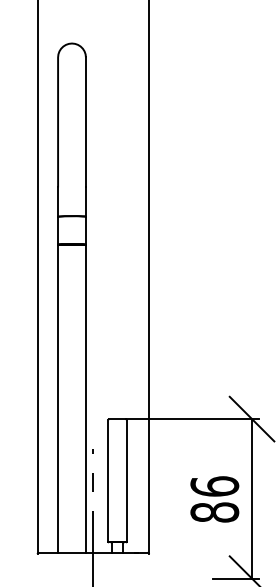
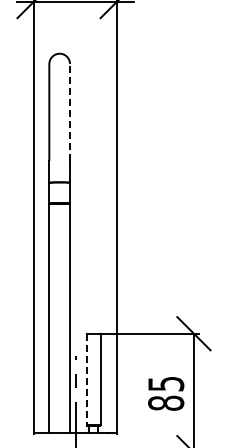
line: (86, 122) -> (70, 112), solid -> dashed
line: (107, 480) -> (86, 379), solid -> dashed
text: (215, 485) -> (166, 383), 86 -> 85

